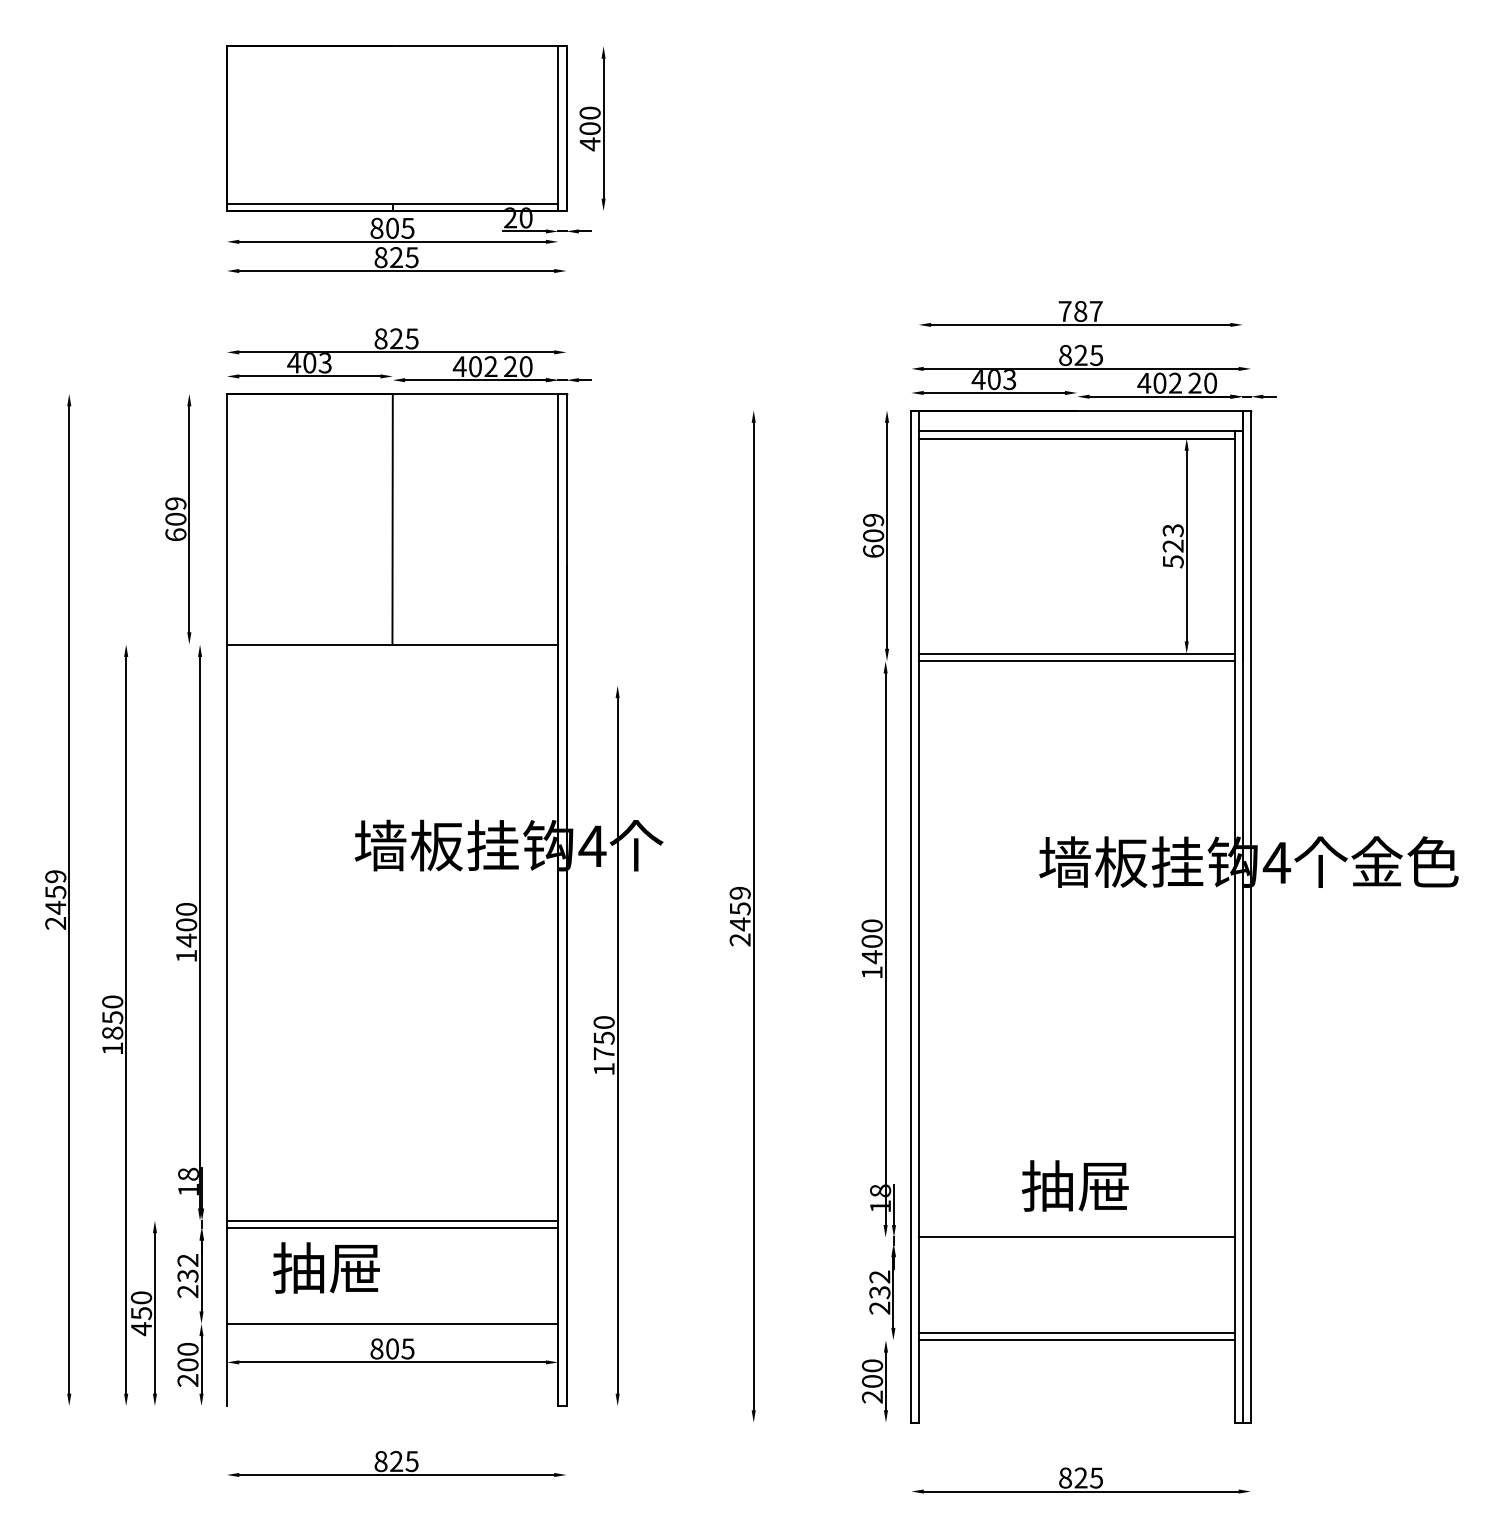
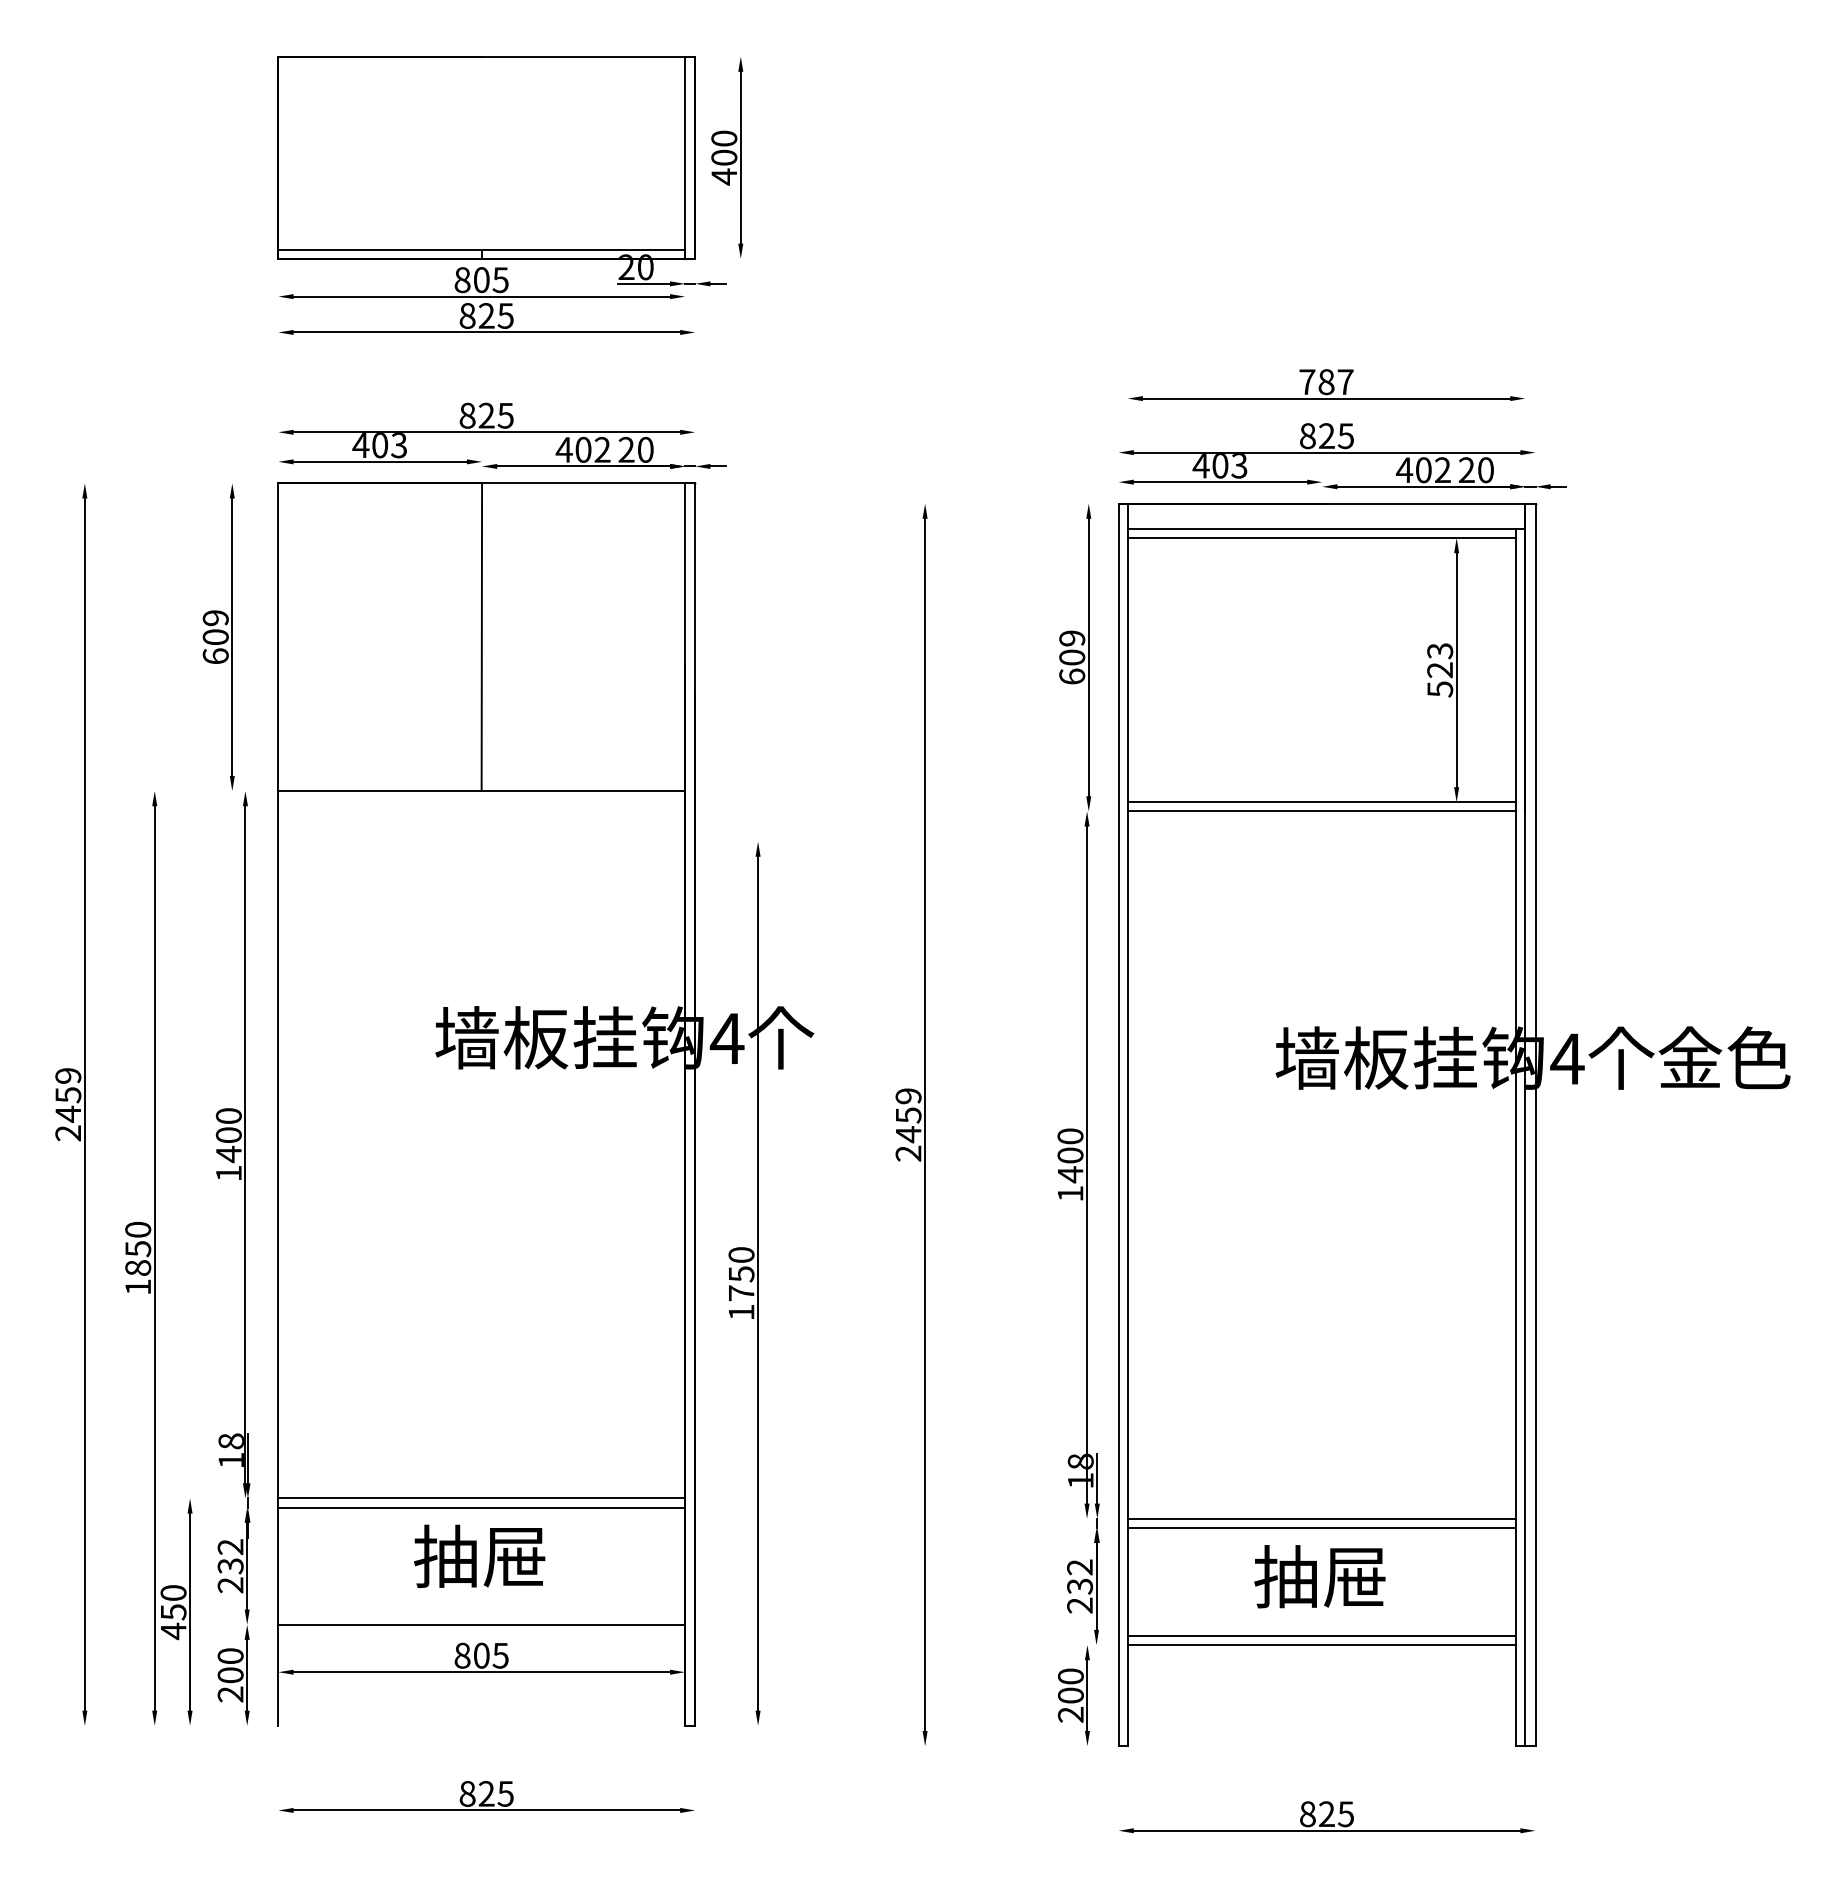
text: (1074, 1185) -> (1319, 1576), moved
line: (1076, 1244) -> (1321, 1527), added
text: (326, 1267) -> (479, 1555), moved

